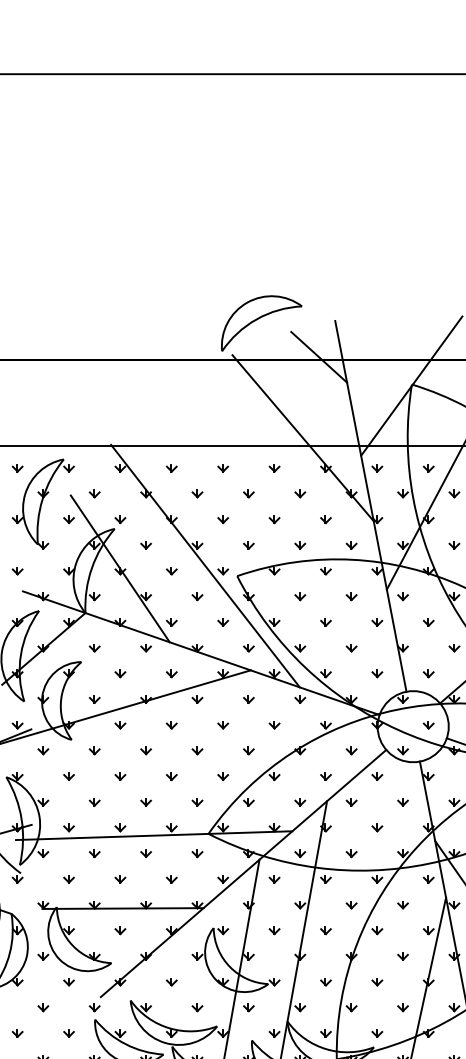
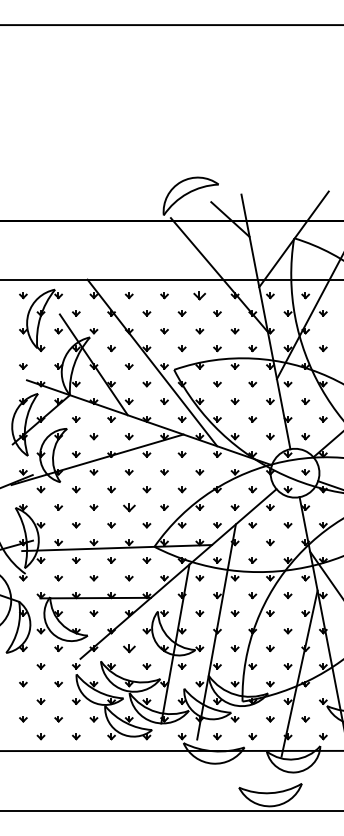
part: (274, 467) -> (199, 295), size x1.6
part: (170, 776) -> (128, 507), size x1.6
part: (170, 981) -> (128, 648), size x1.6

